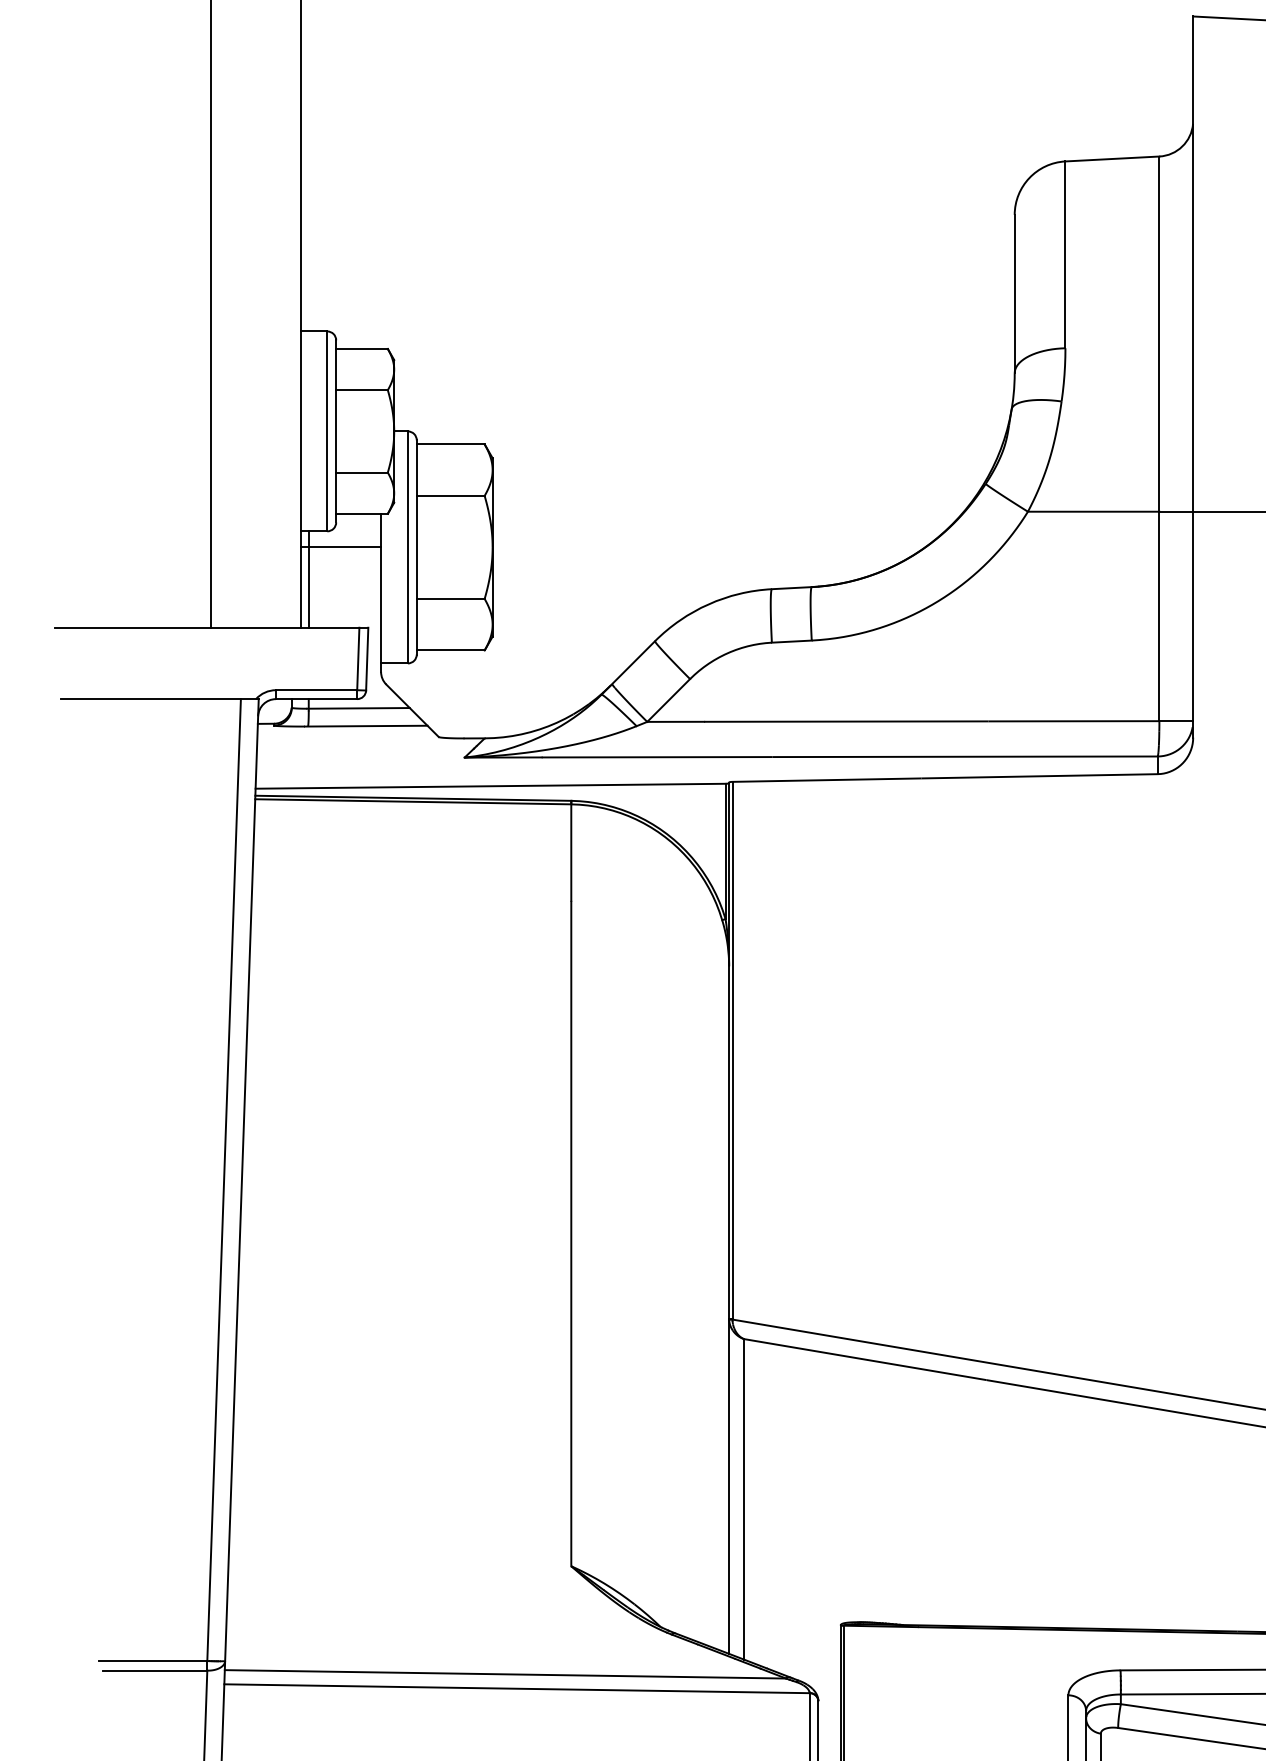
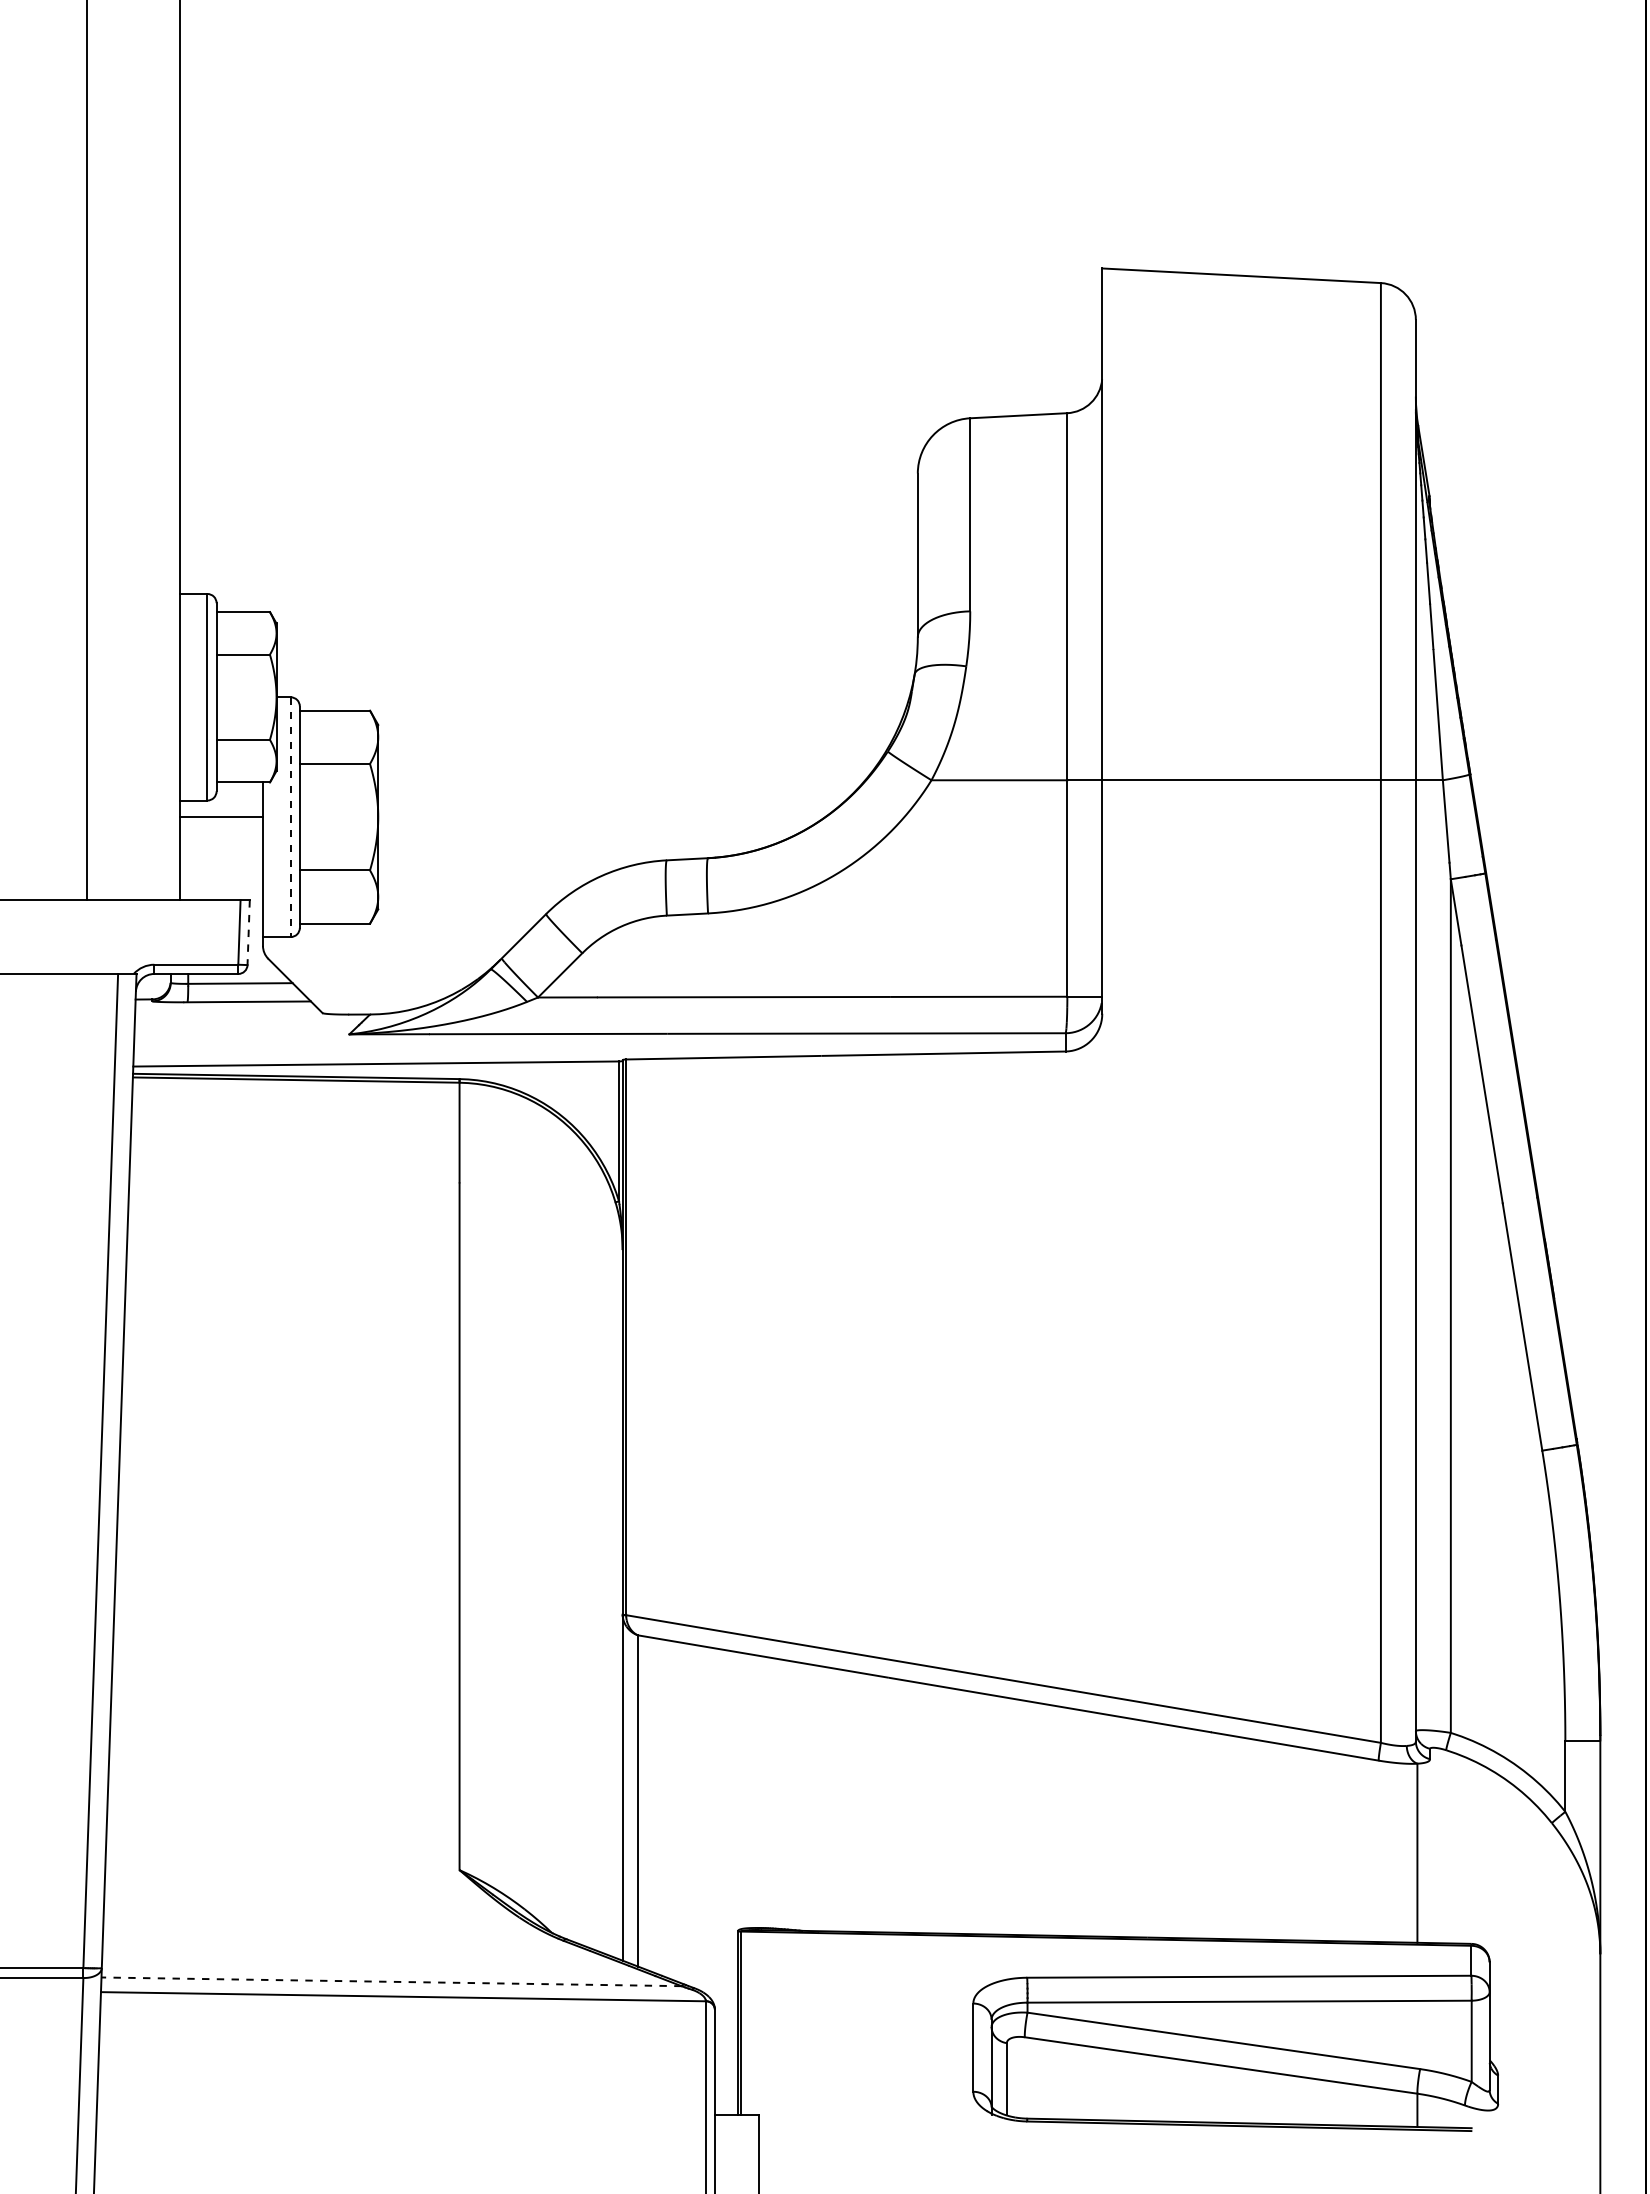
line: (407, 547) -> (290, 817), solid -> dashed
line: (309, 579) -> (188, 850), removed
line: (367, 659) -> (248, 933), solid -> dashed
line: (505, 1674) -> (391, 1981), solid -> dashed

